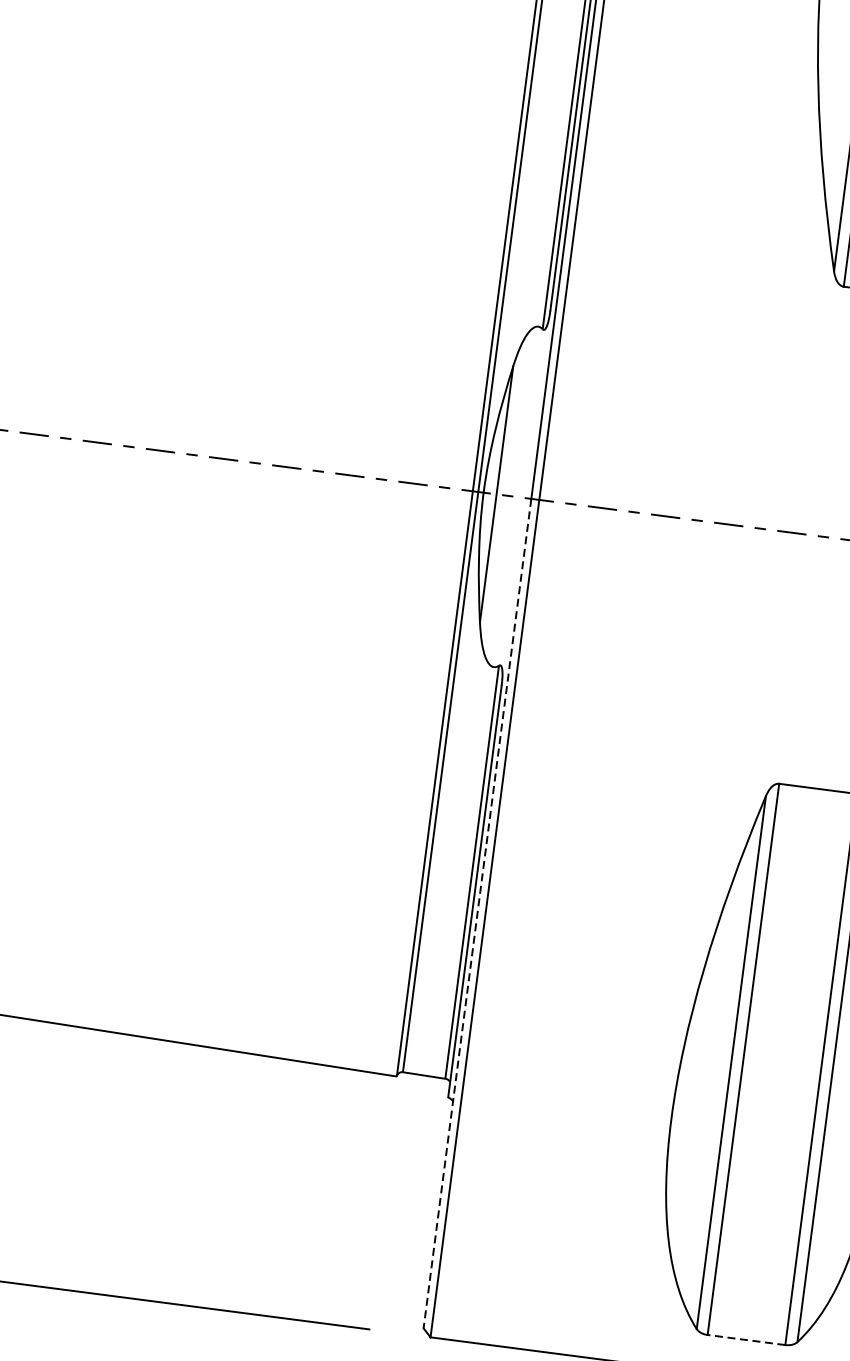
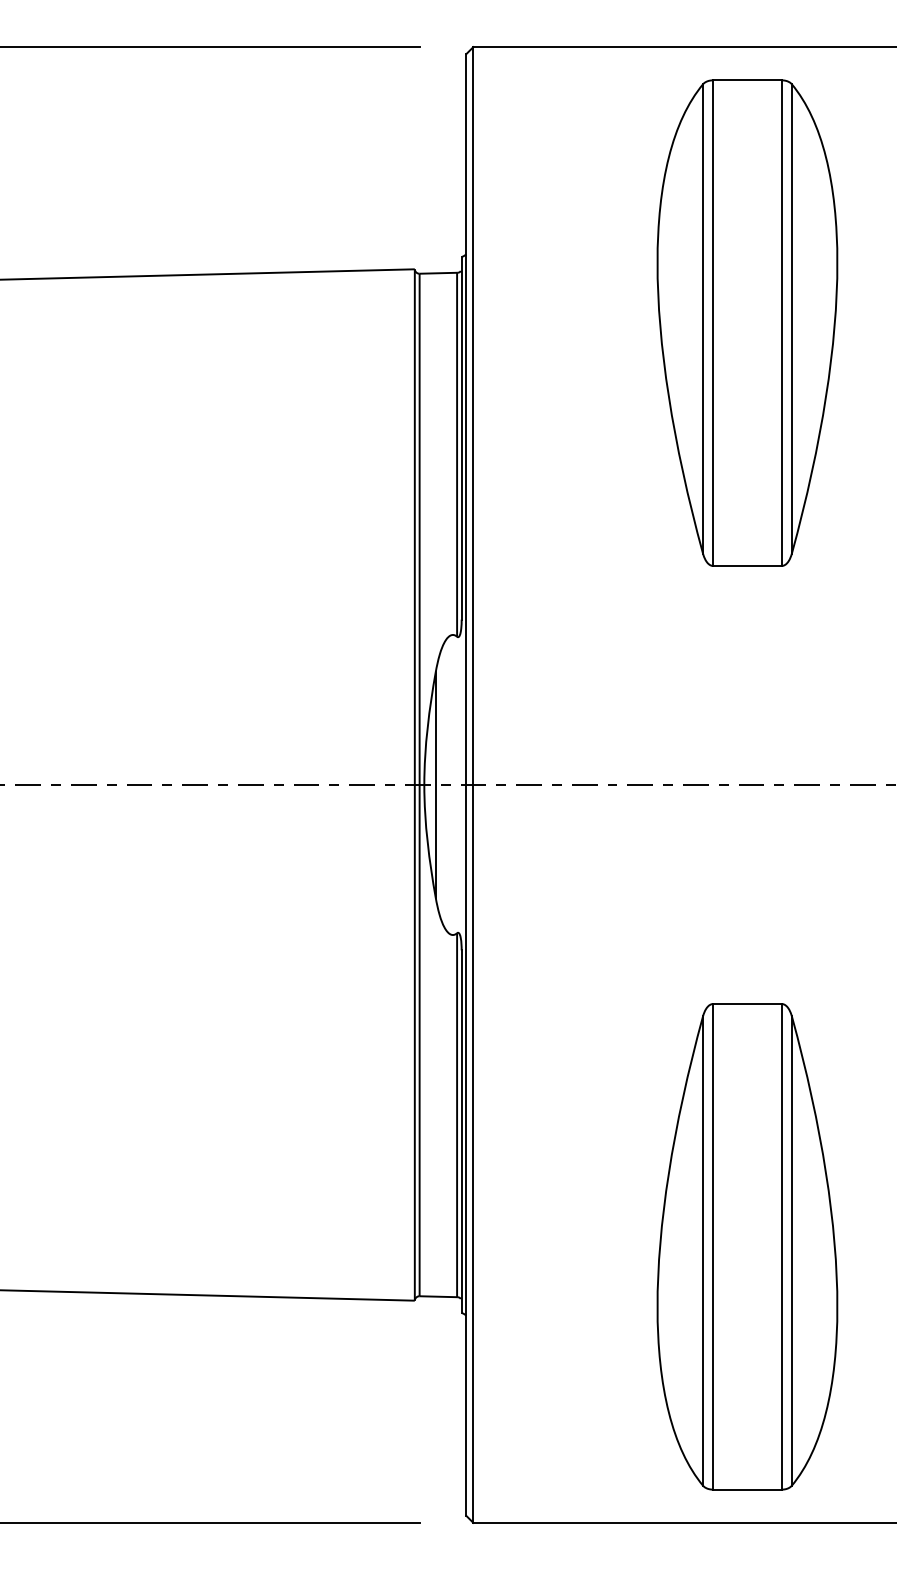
line: (477, 913) -> (466, 1150), dashed -> solid
line: (745, 1339) -> (746, 1489), dashed -> solid

